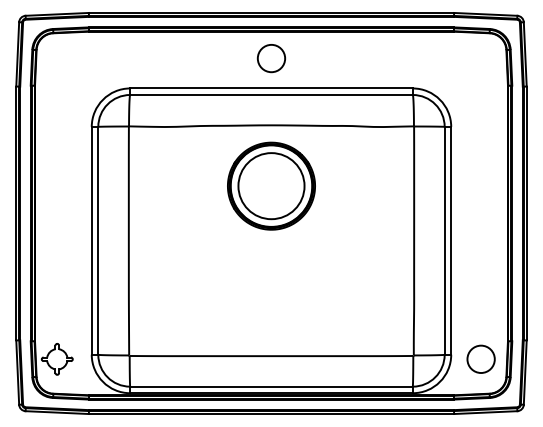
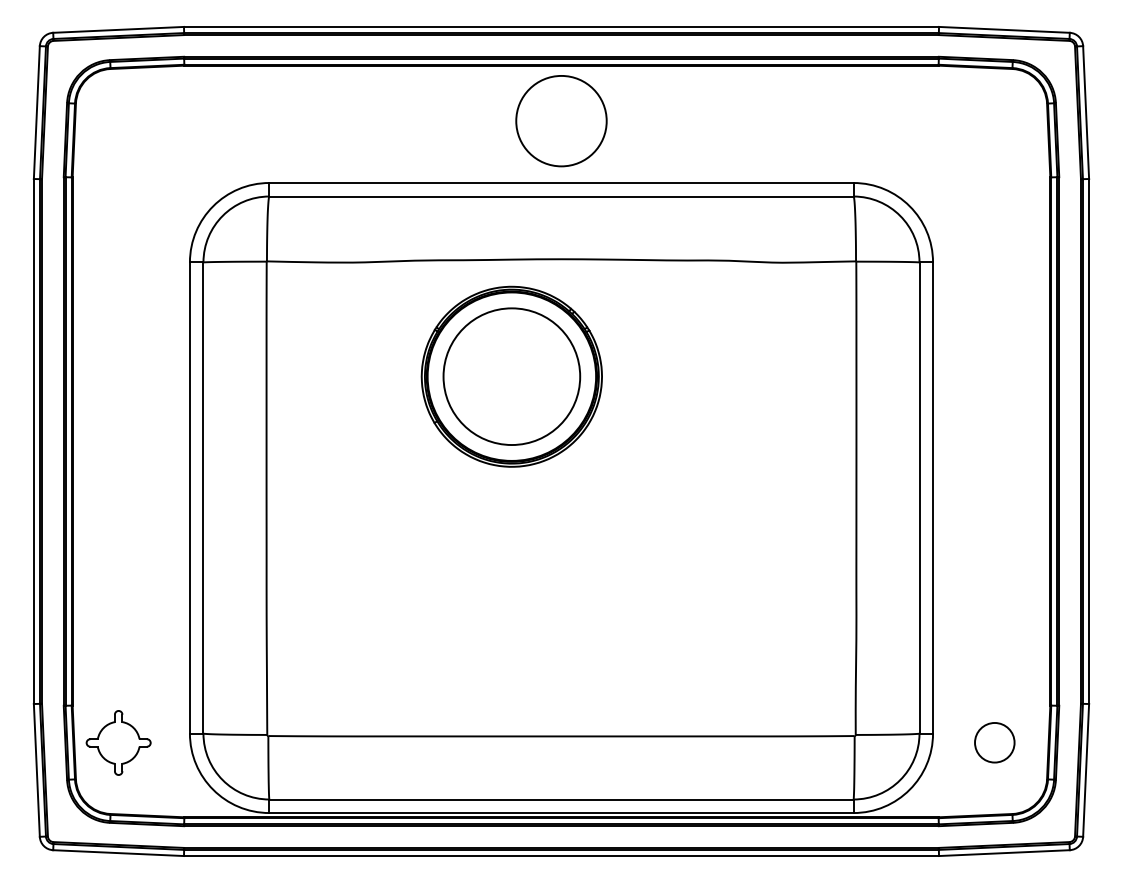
circle: (271, 58) -> (561, 121), size x1.6
part: (271, 185) -> (511, 375), moved
circle: (480, 358) -> (993, 741), size x0.7

